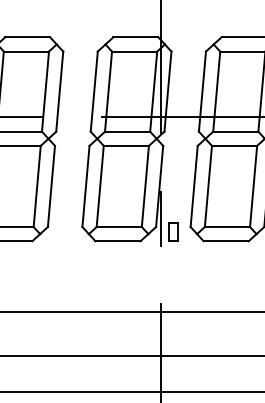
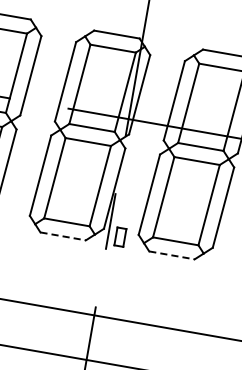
line: (117, 241) -> (62, 236), solid -> dashed
line: (226, 241) -> (172, 255), solid -> dashed

